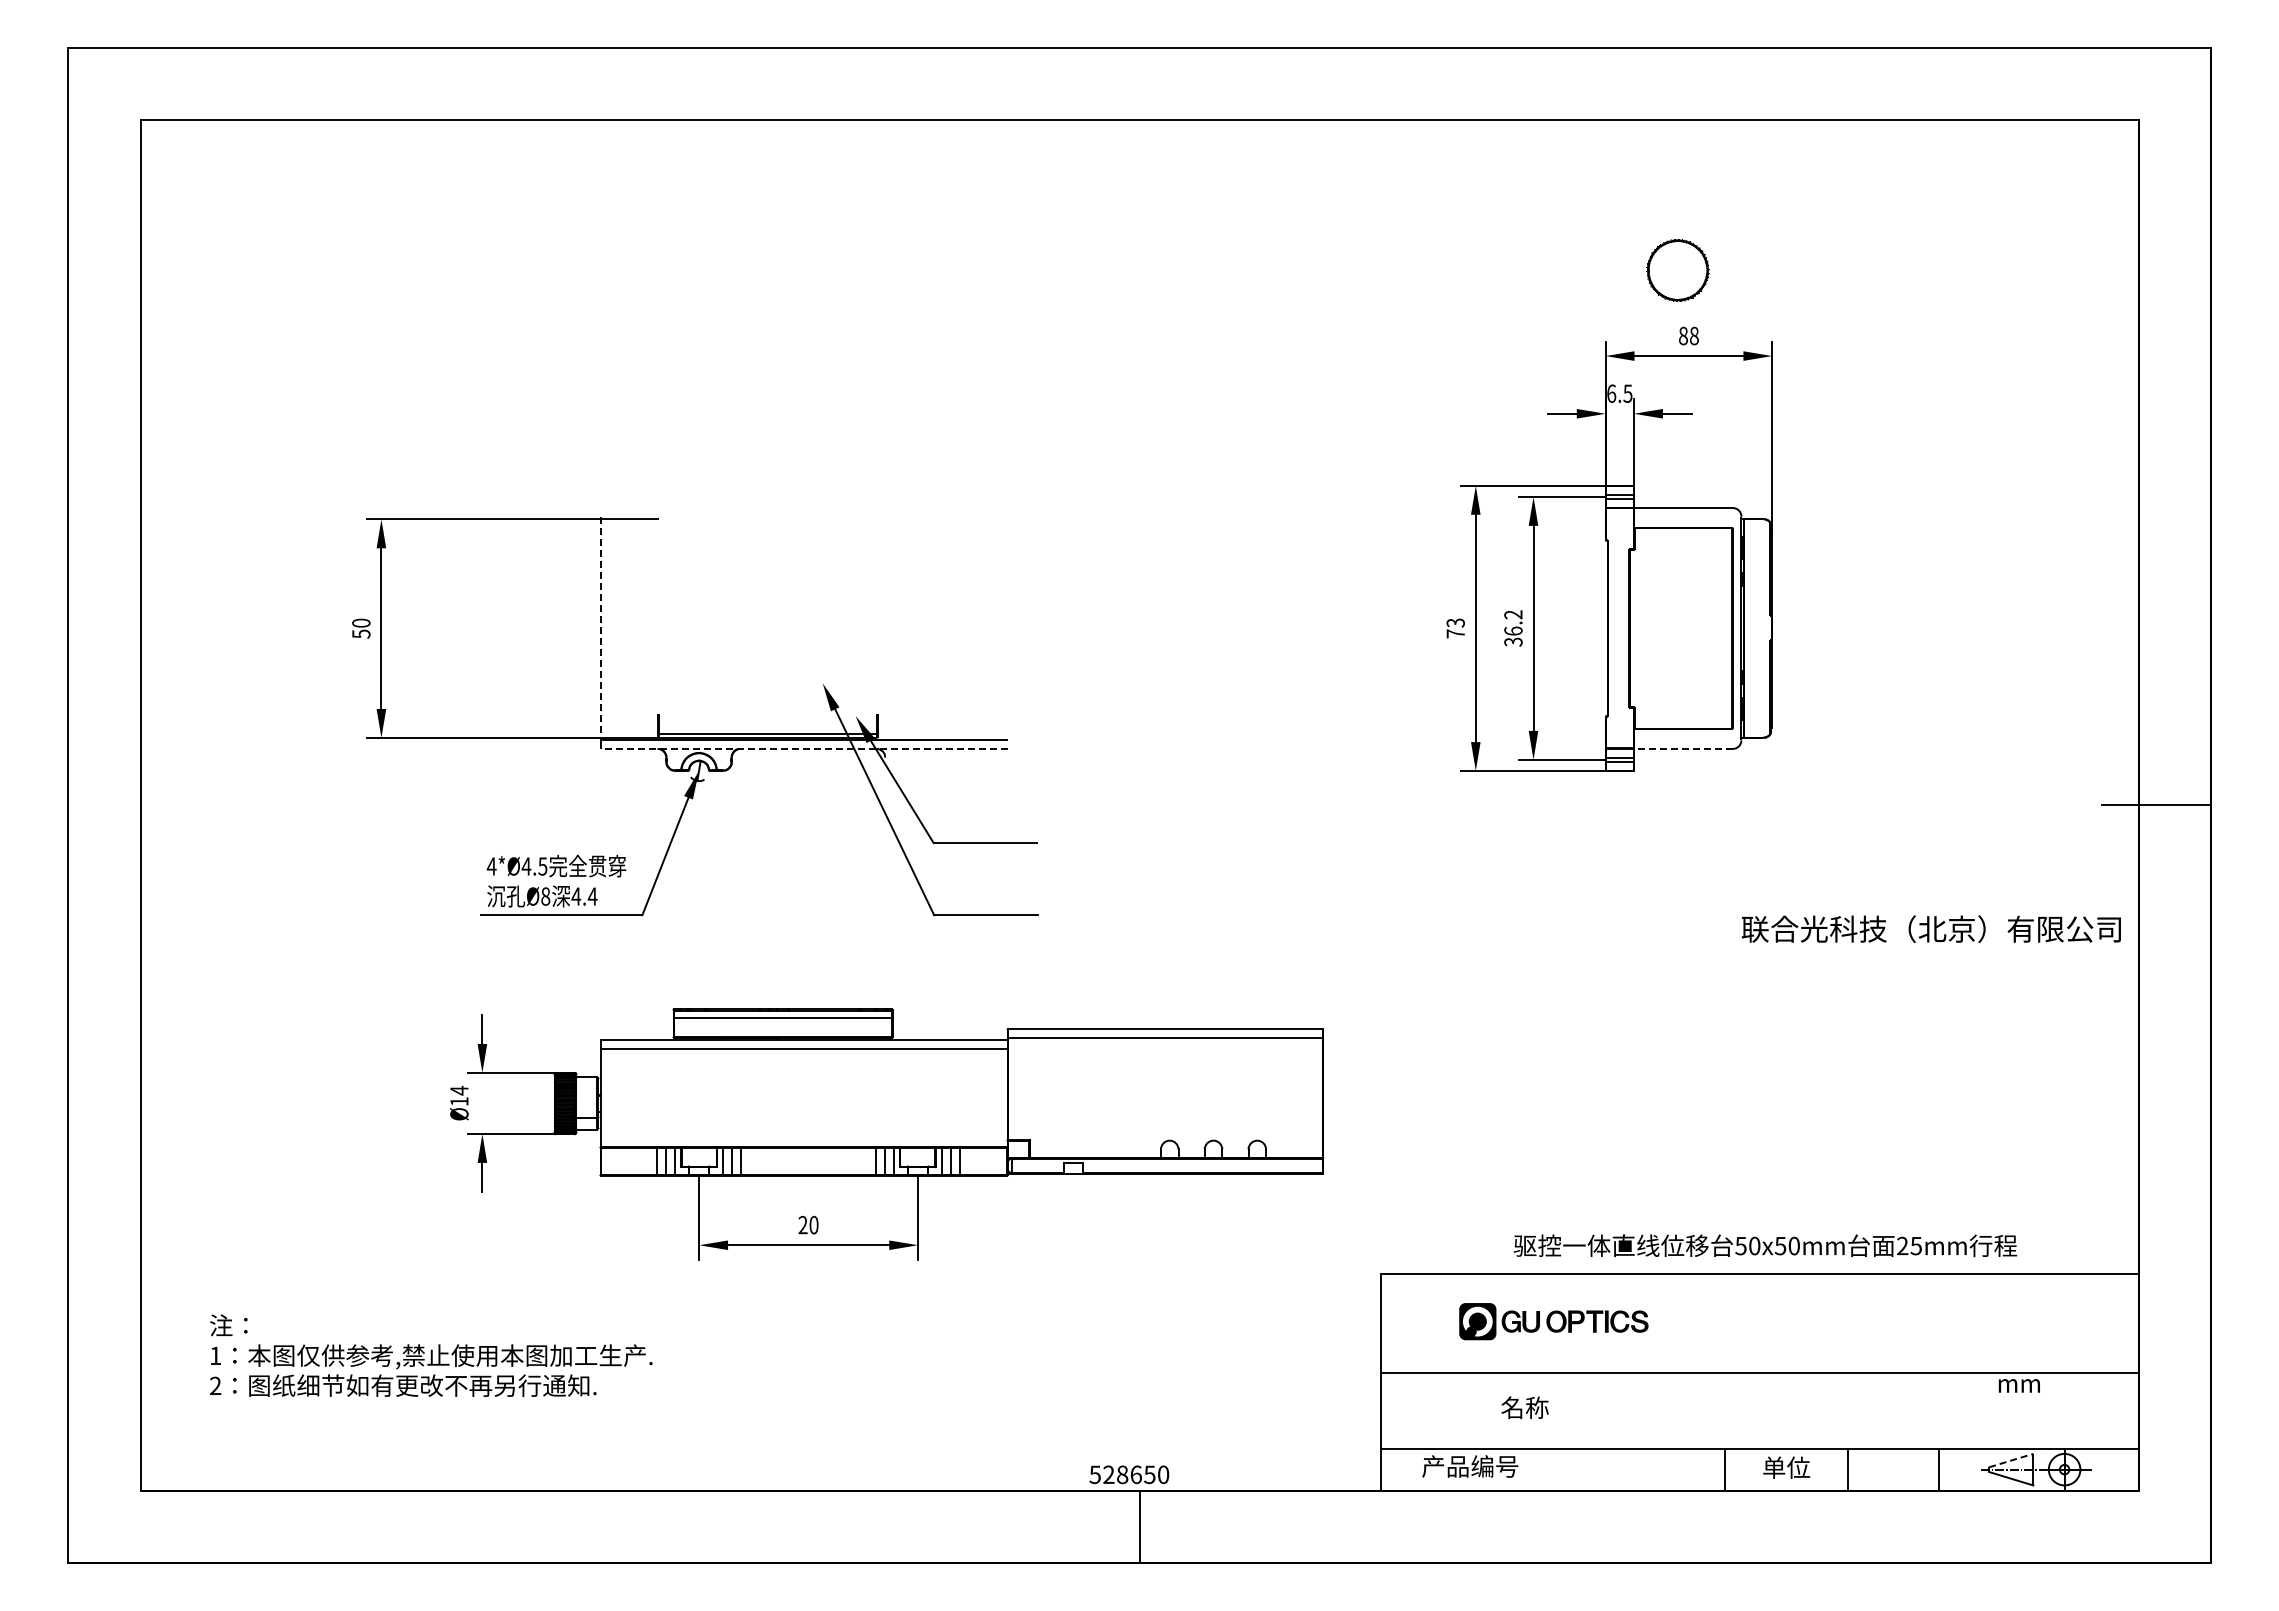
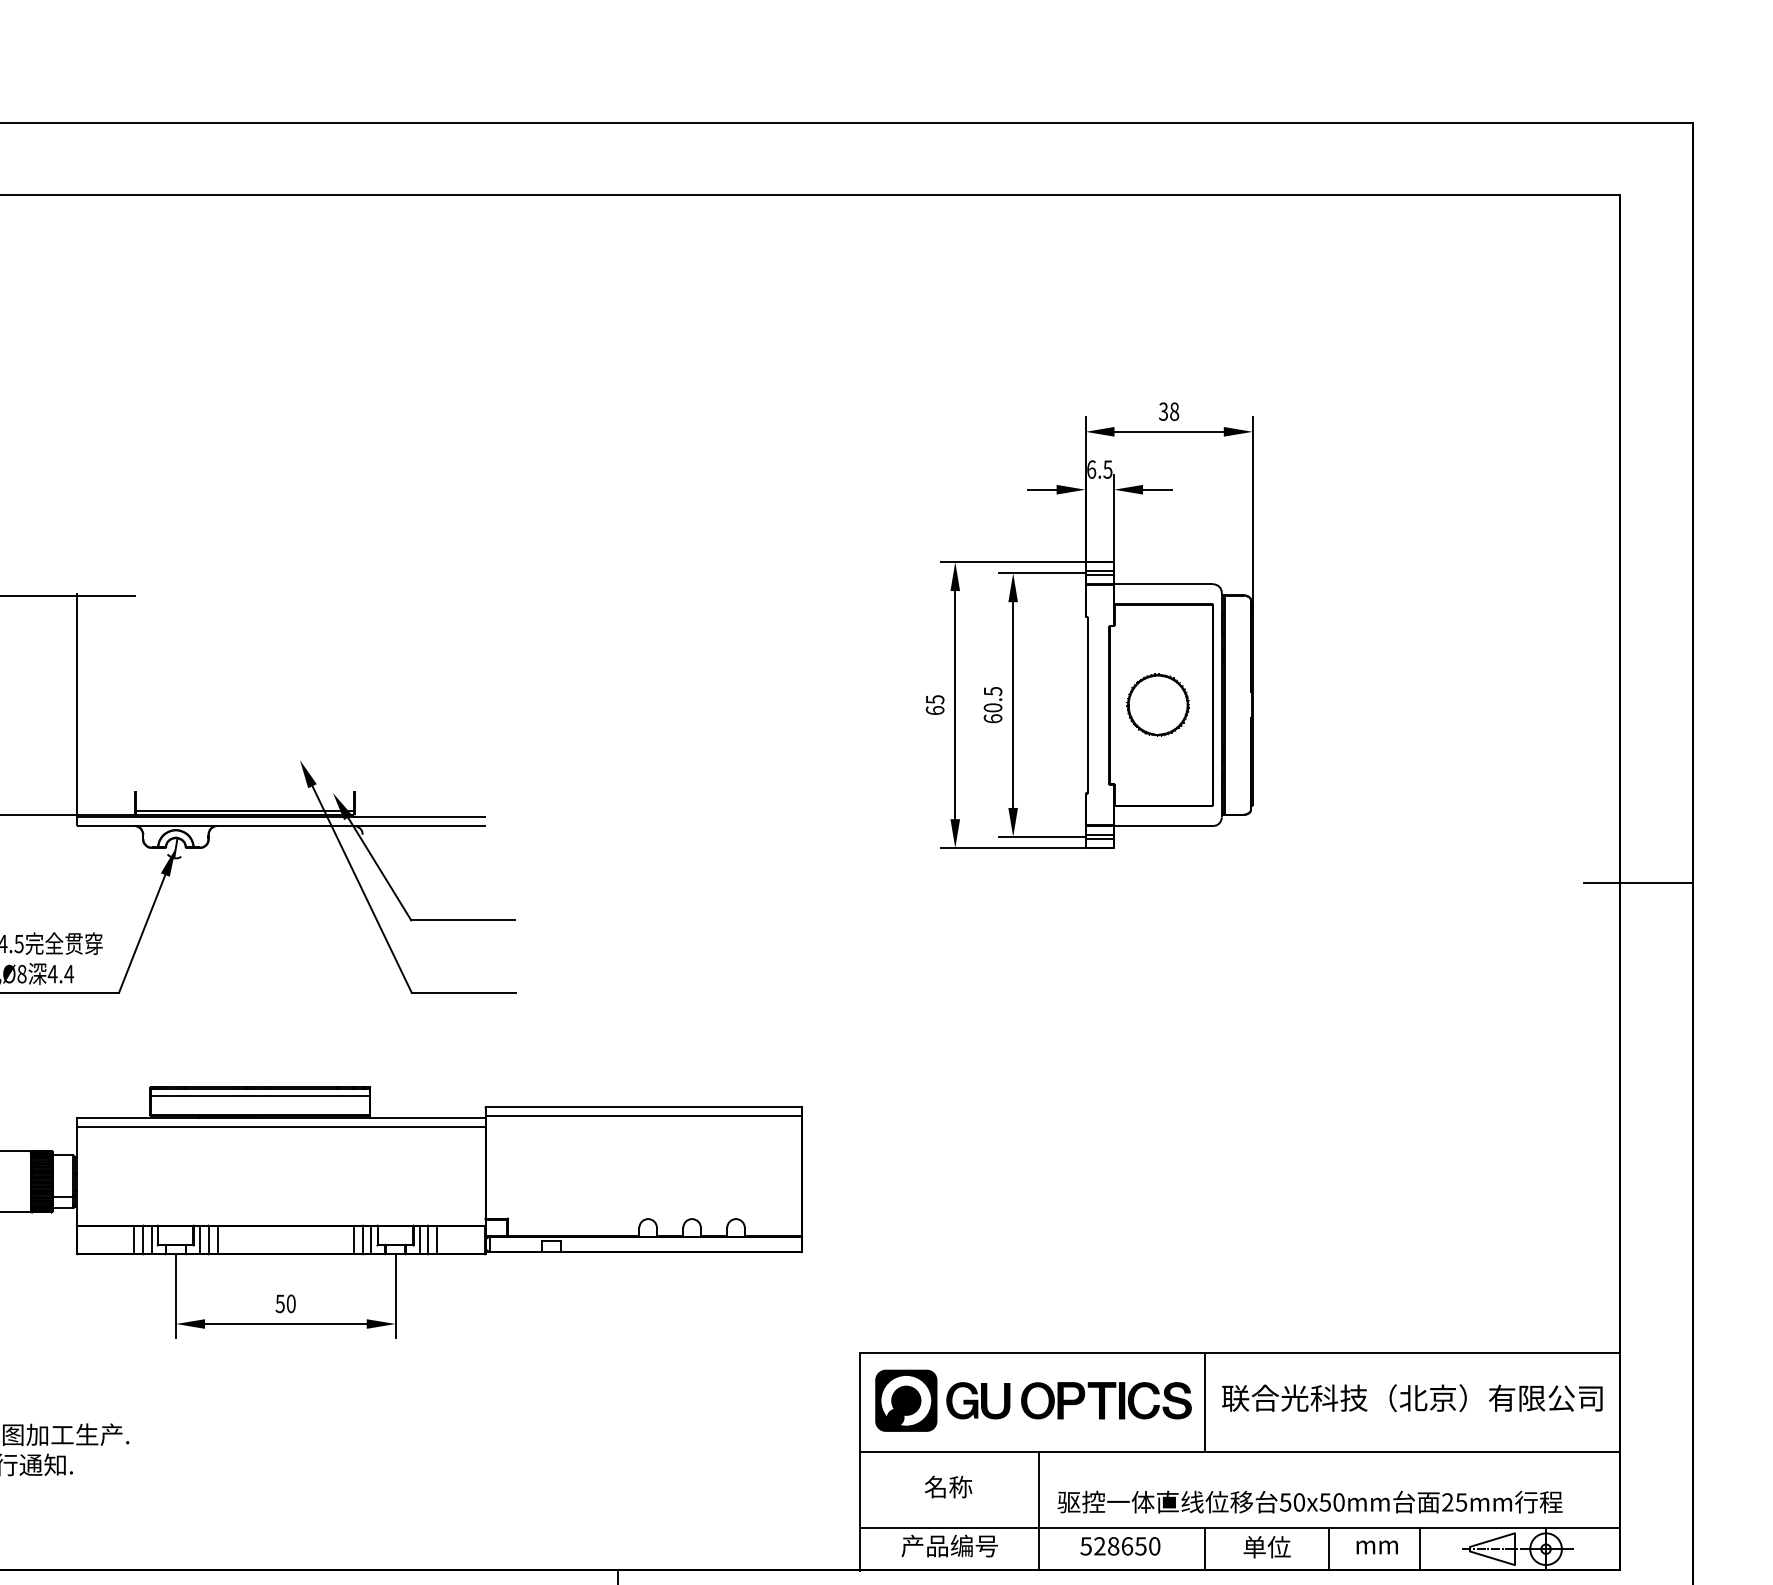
part: (1677, 270) -> (1157, 705), moved
text: (1682, 335) -> (1162, 411), 88 -> 38
line: (600, 628) -> (76, 705), dashed -> solid
text: (1455, 628) -> (934, 705), 73 -> 65
text: (1513, 628) -> (993, 705), 36.2 -> 60.5
line: (804, 748) -> (281, 825), dashed -> solid
line: (1682, 748) -> (1162, 825), dashed -> solid
text: (1930, 928) -> (1411, 1397), moved
text: (802, 1224) -> (279, 1303), 20 -> 50
text: (1765, 1245) -> (1310, 1501), moved
part: (1553, 1321) -> (1033, 1400), size x1.67
line: (1724, 1323) -> (1204, 1402), added
text: (2018, 1385) -> (1376, 1547), moved
text: (1524, 1407) -> (947, 1486), moved
line: (1559, 1431) -> (1039, 1510), added
line: (2011, 1460) -> (1492, 1540), dashed -> solid
text: (1129, 1474) -> (1120, 1546), moved

